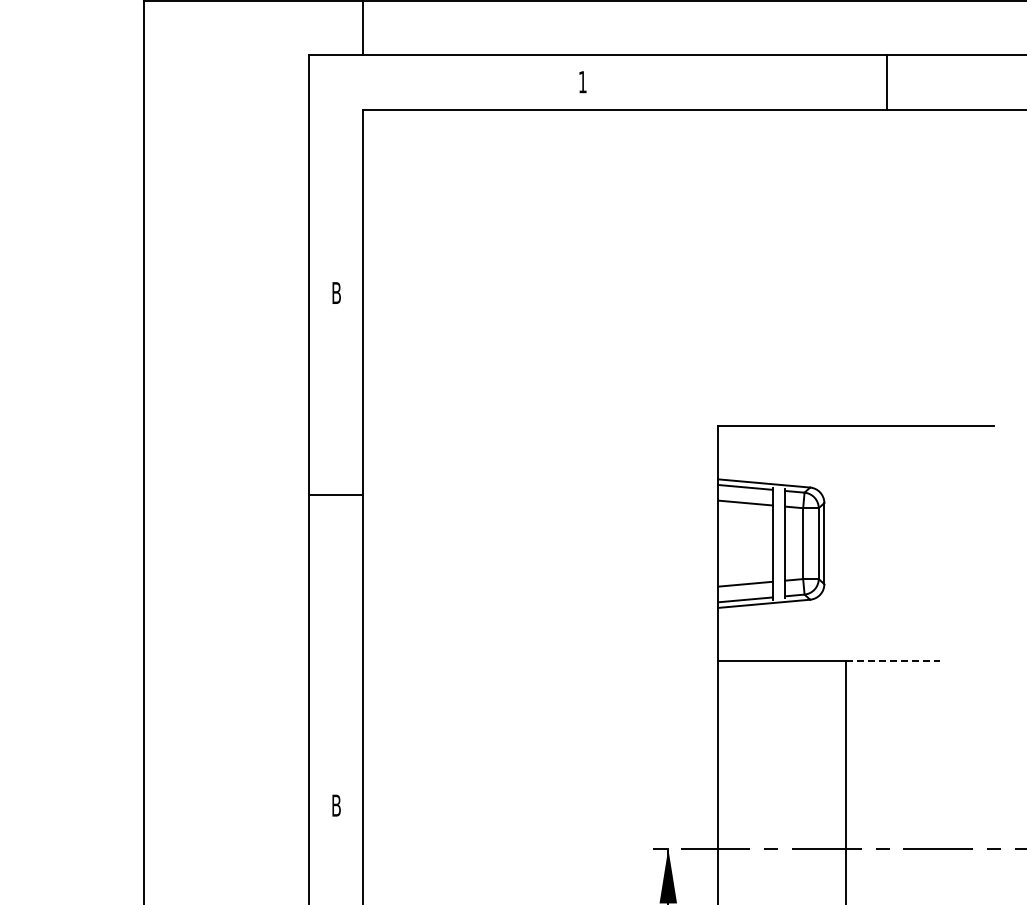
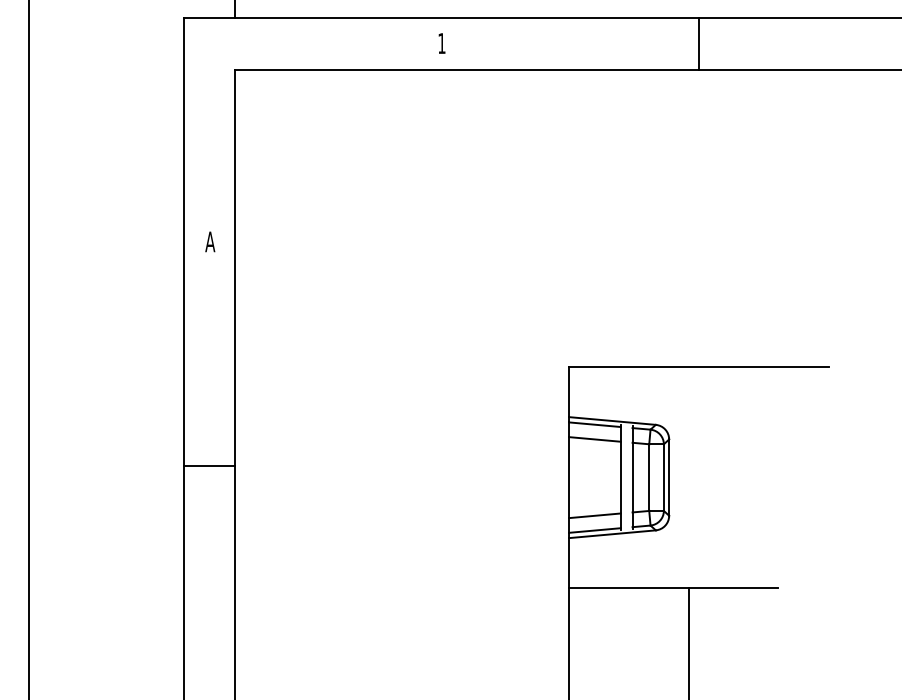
line: (887, 82) -> (699, 43), moved
text: (336, 292) -> (210, 241), B -> A
line: (335, 494) -> (209, 466), moved
line: (892, 660) -> (733, 587), dashed -> solid

